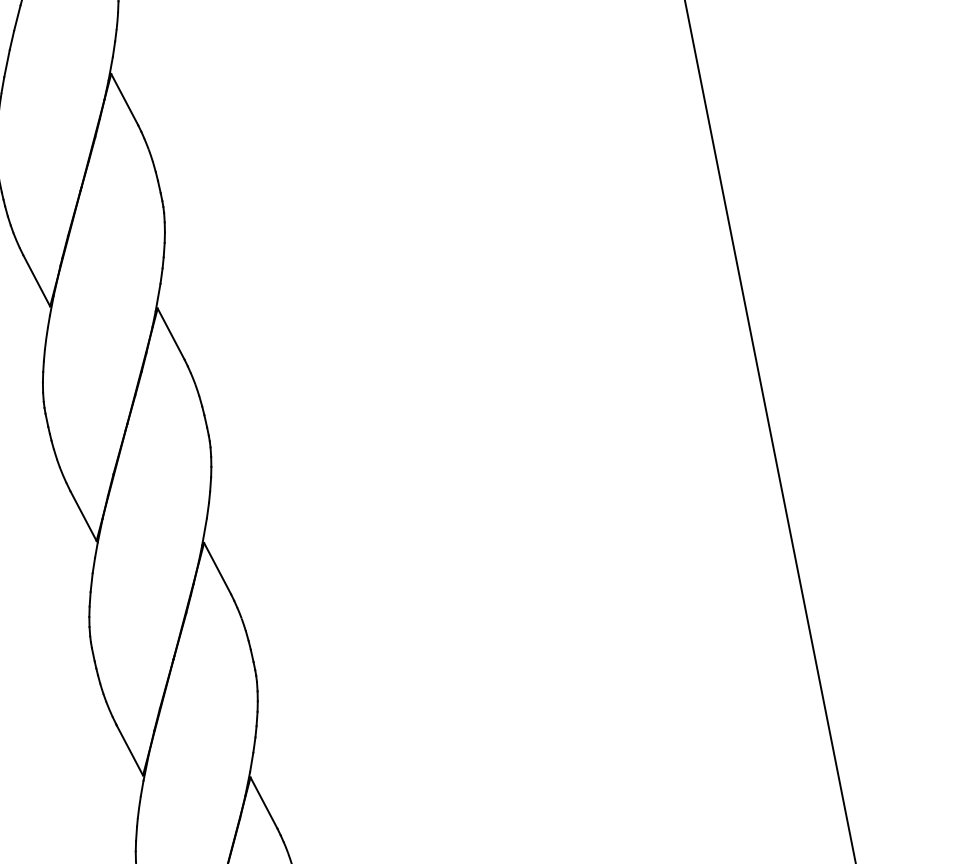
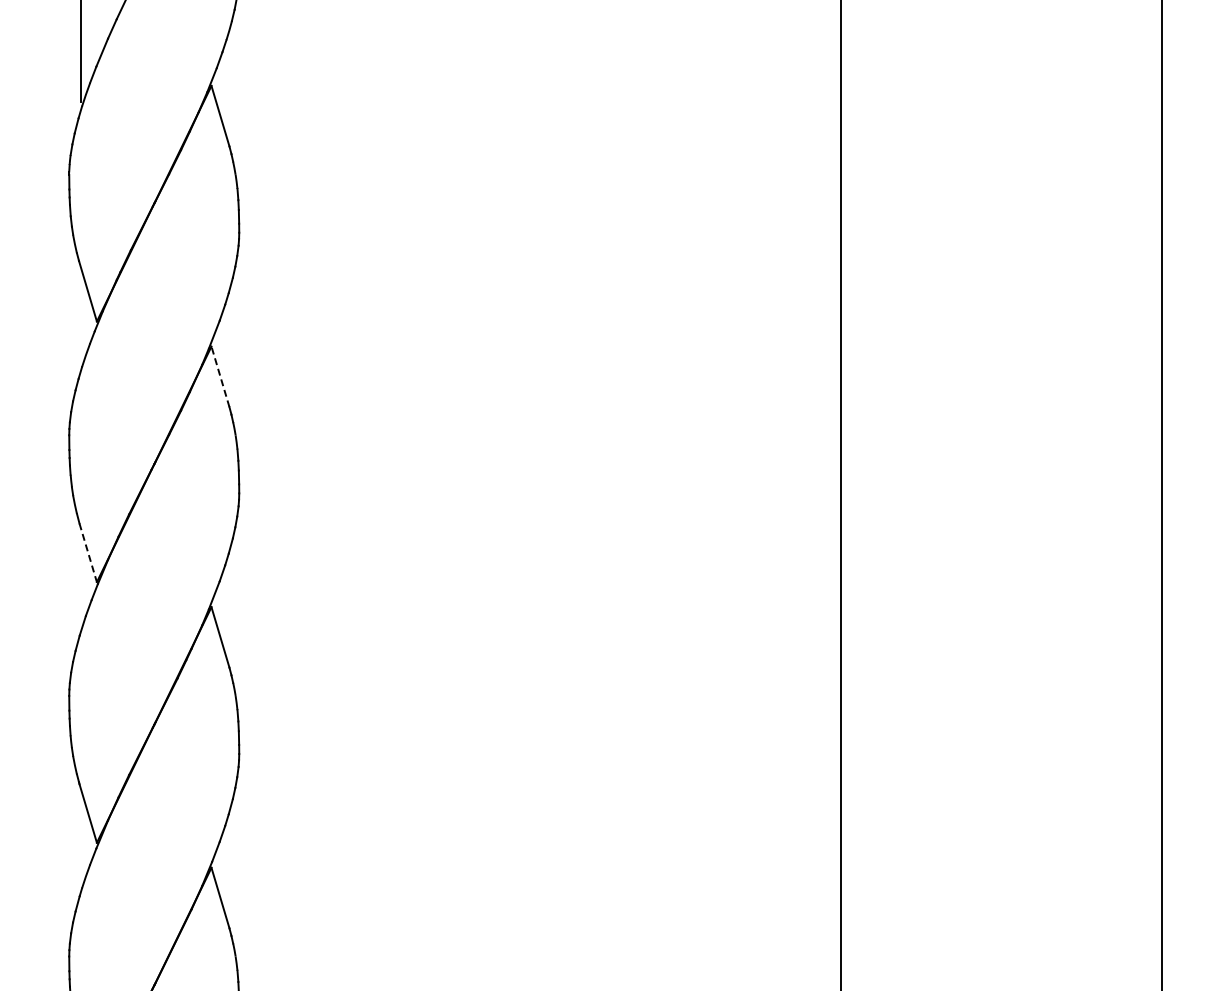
line: (171, 333) -> (220, 376), solid -> dashed
line: (83, 515) -> (88, 552), solid -> dashed

